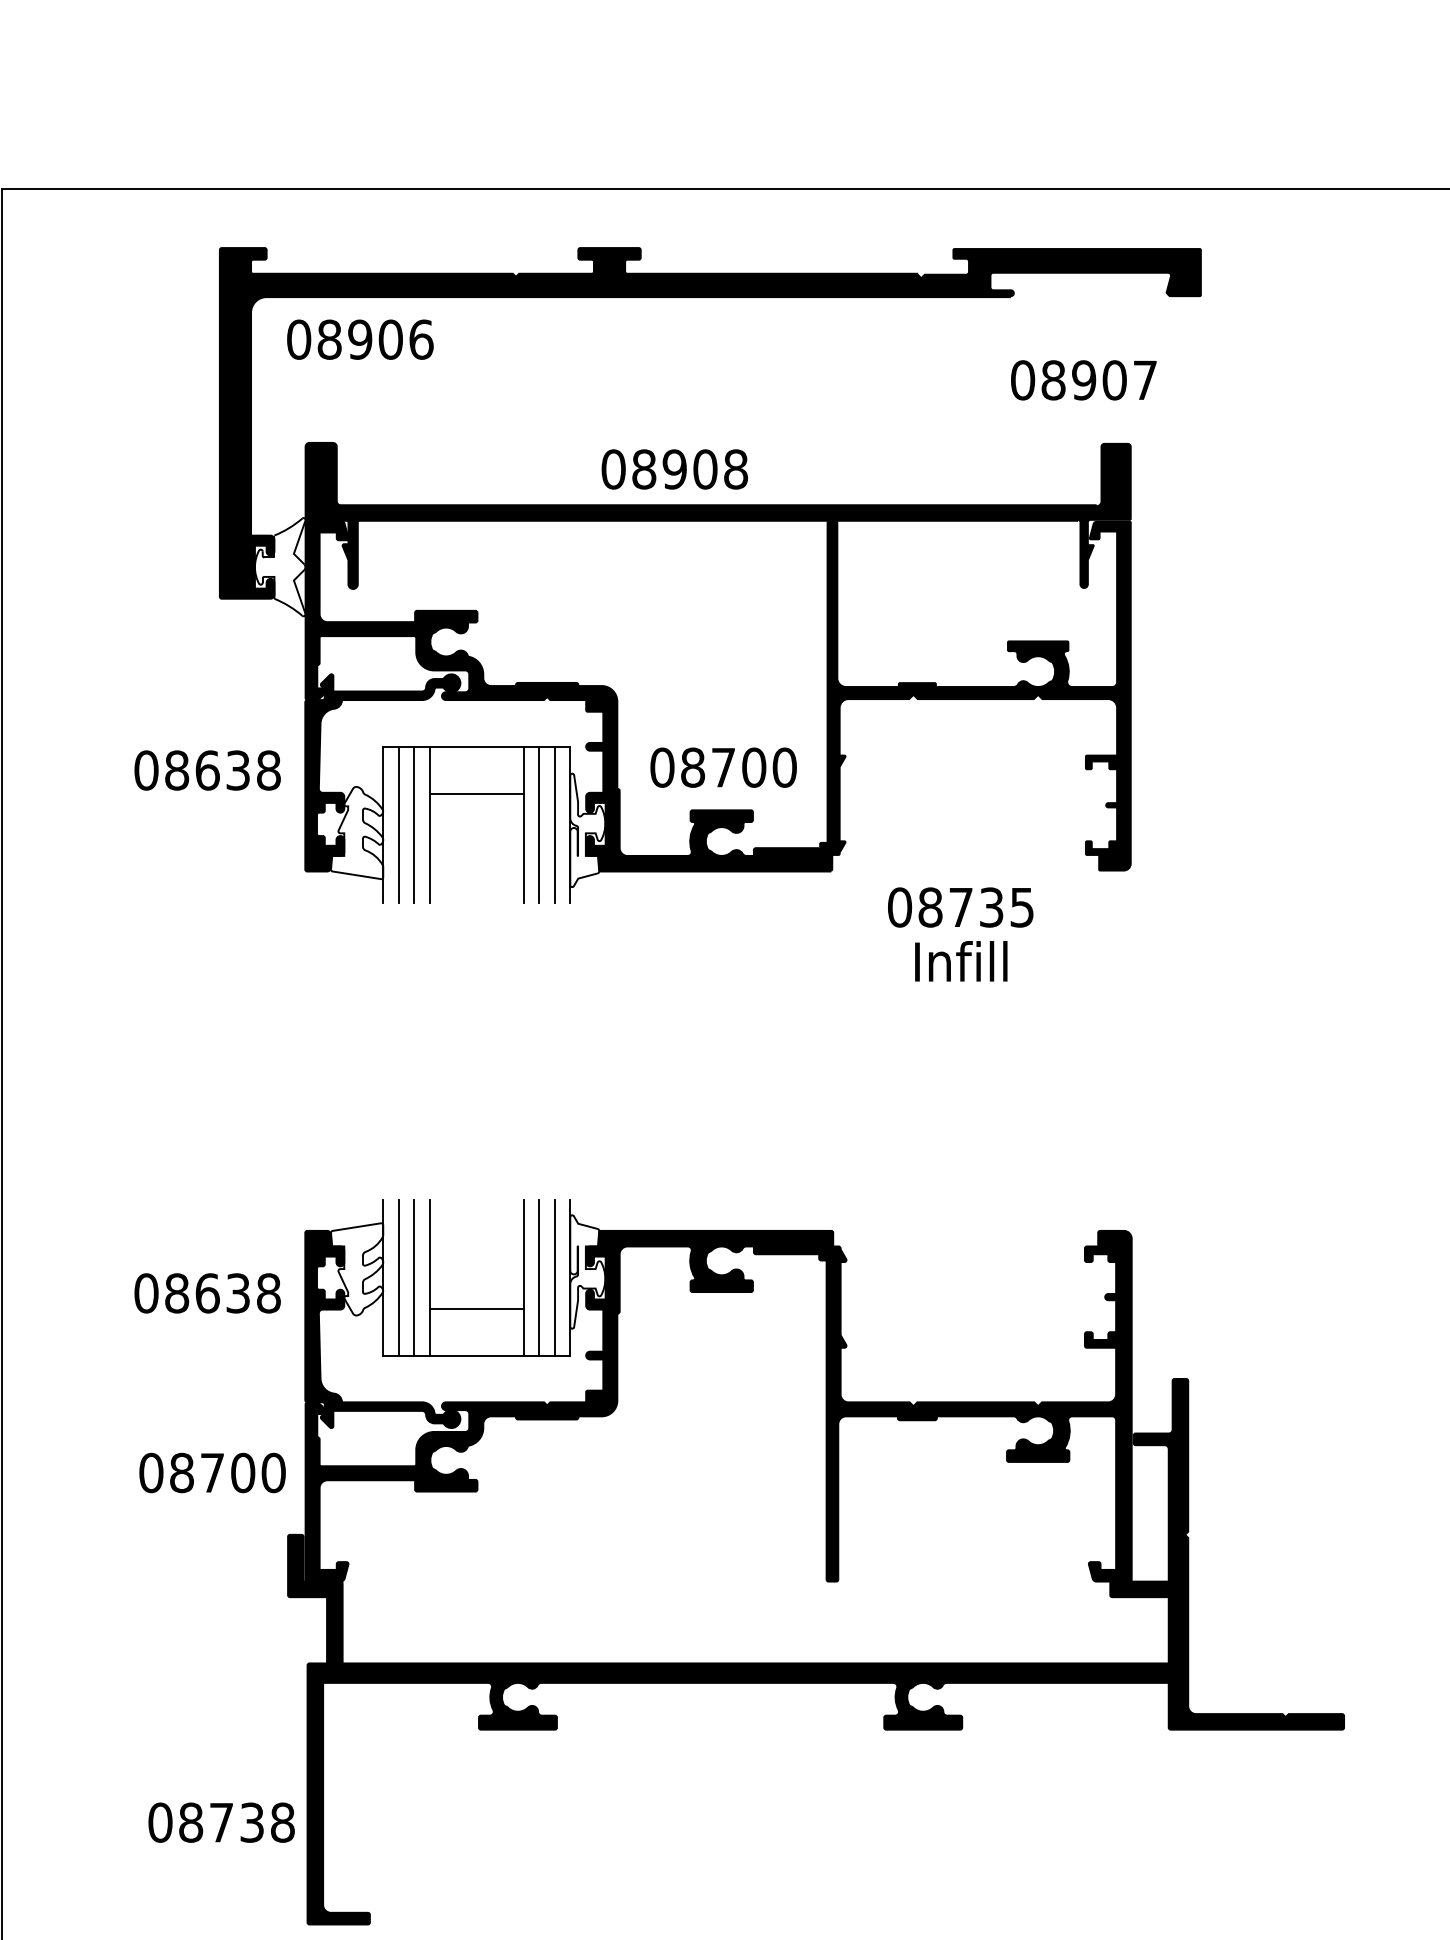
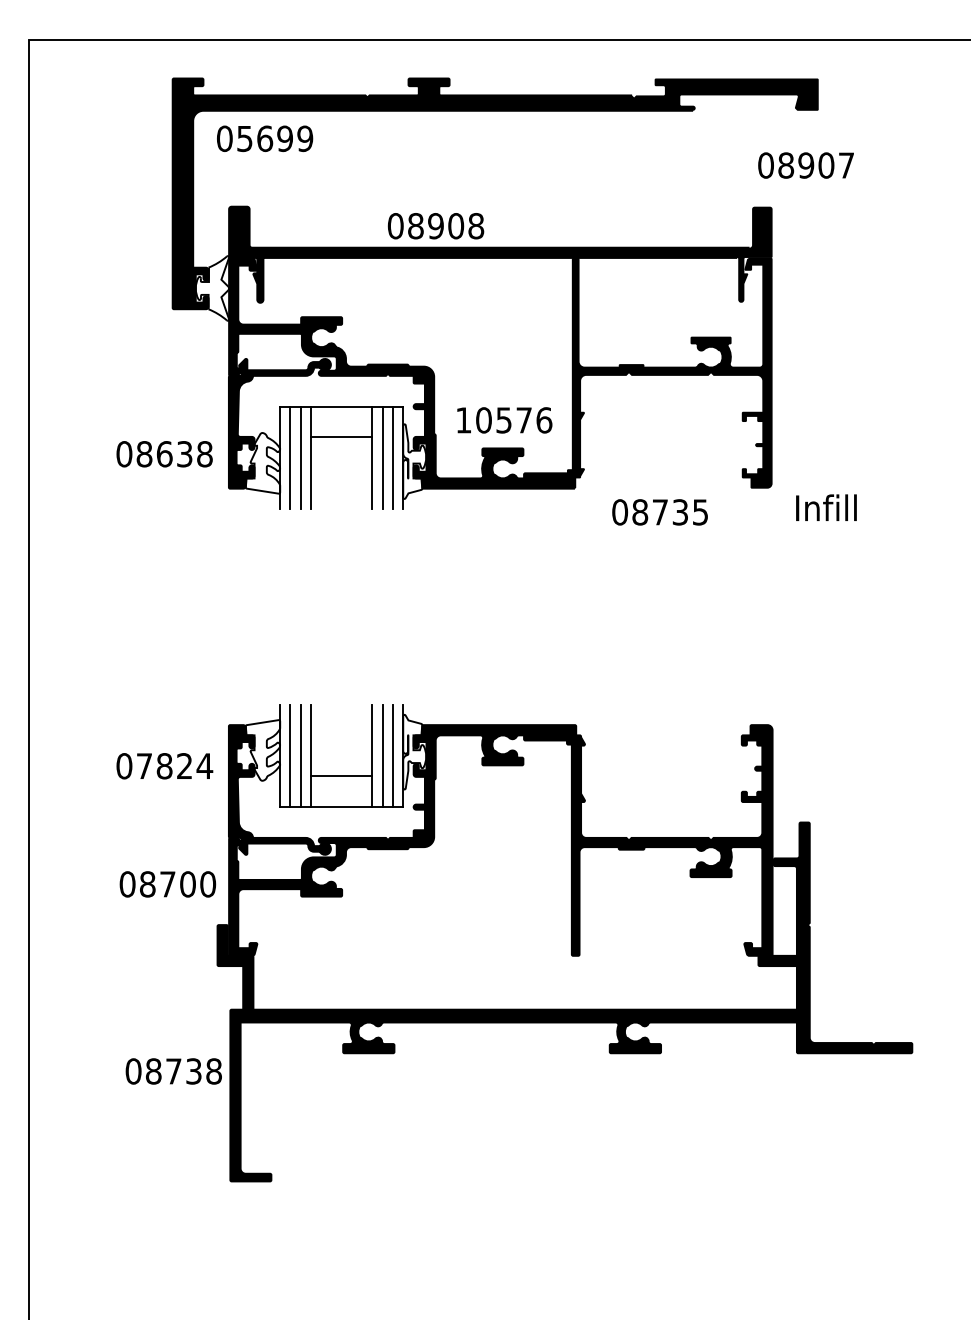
text: (376, 339) -> (275, 138), 08906 -> 05699
text: (1082, 380) -> (805, 165), moved
text: (674, 469) -> (435, 226), moved
text: (724, 767) -> (504, 420), 08700 -> 10576
text: (207, 770) -> (164, 454), moved
text: (961, 960) -> (826, 507), moved
text: (222, 1293) -> (174, 766), 08638 -> 07824
text: (221, 1822) -> (173, 1071), moved

